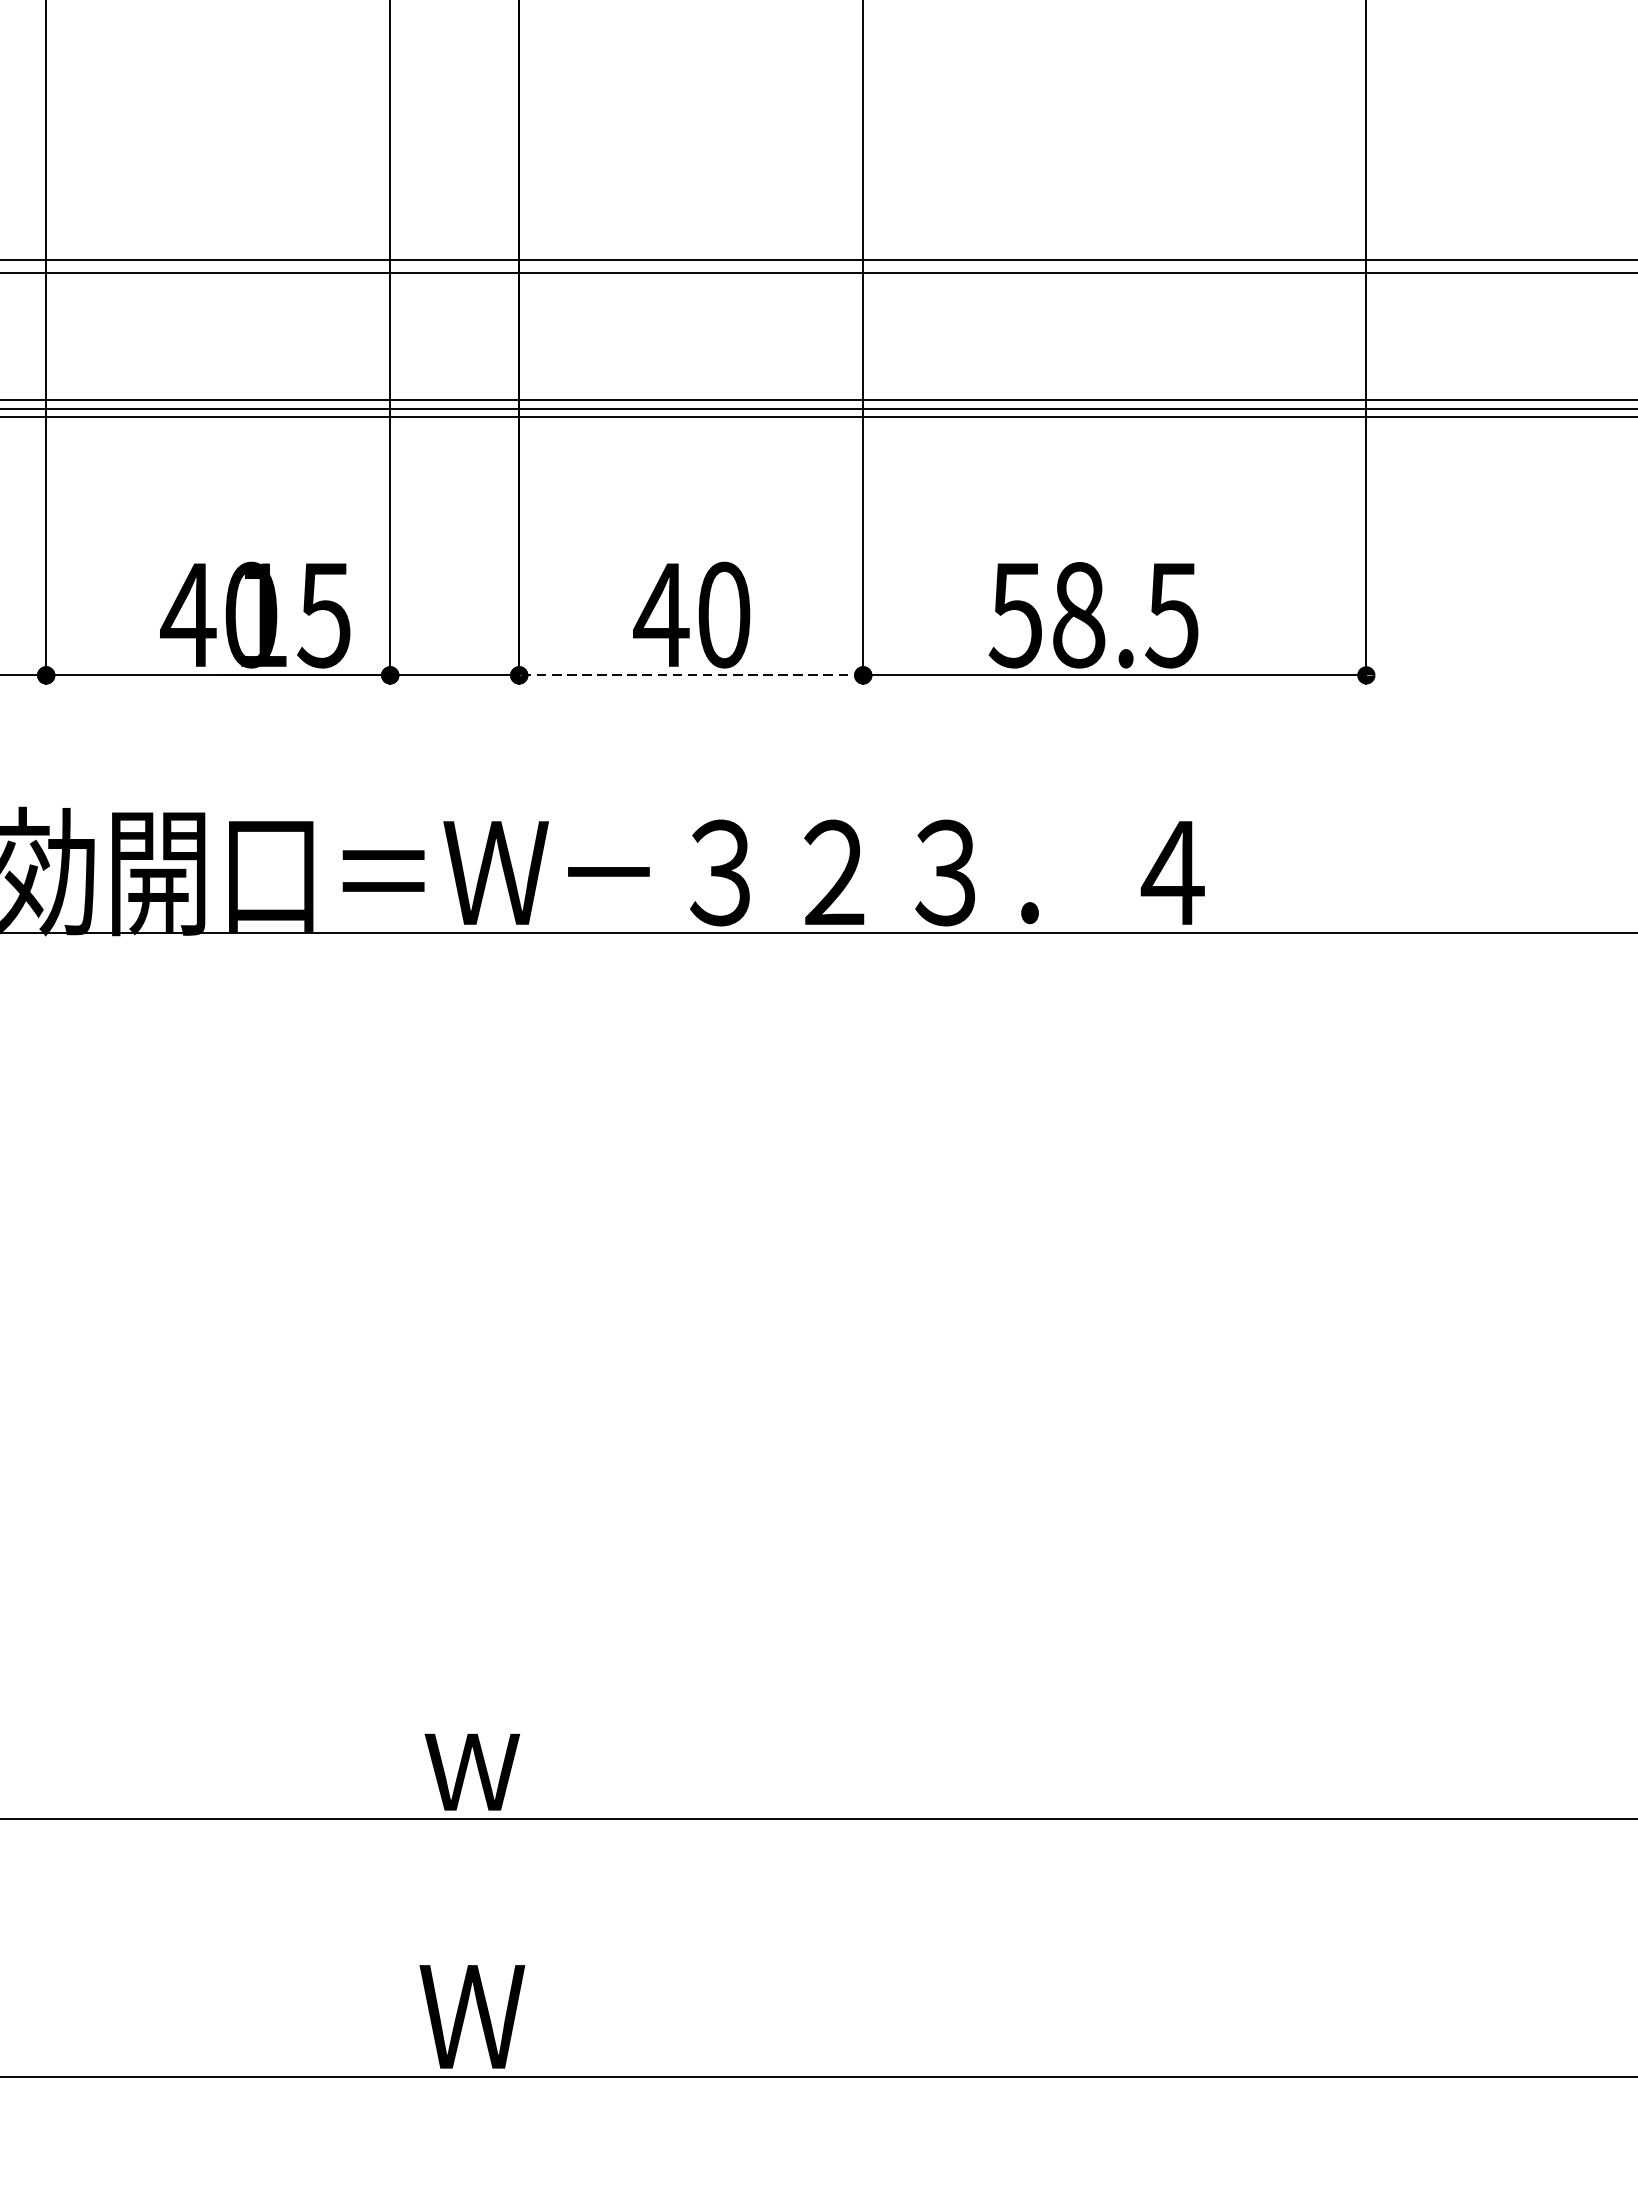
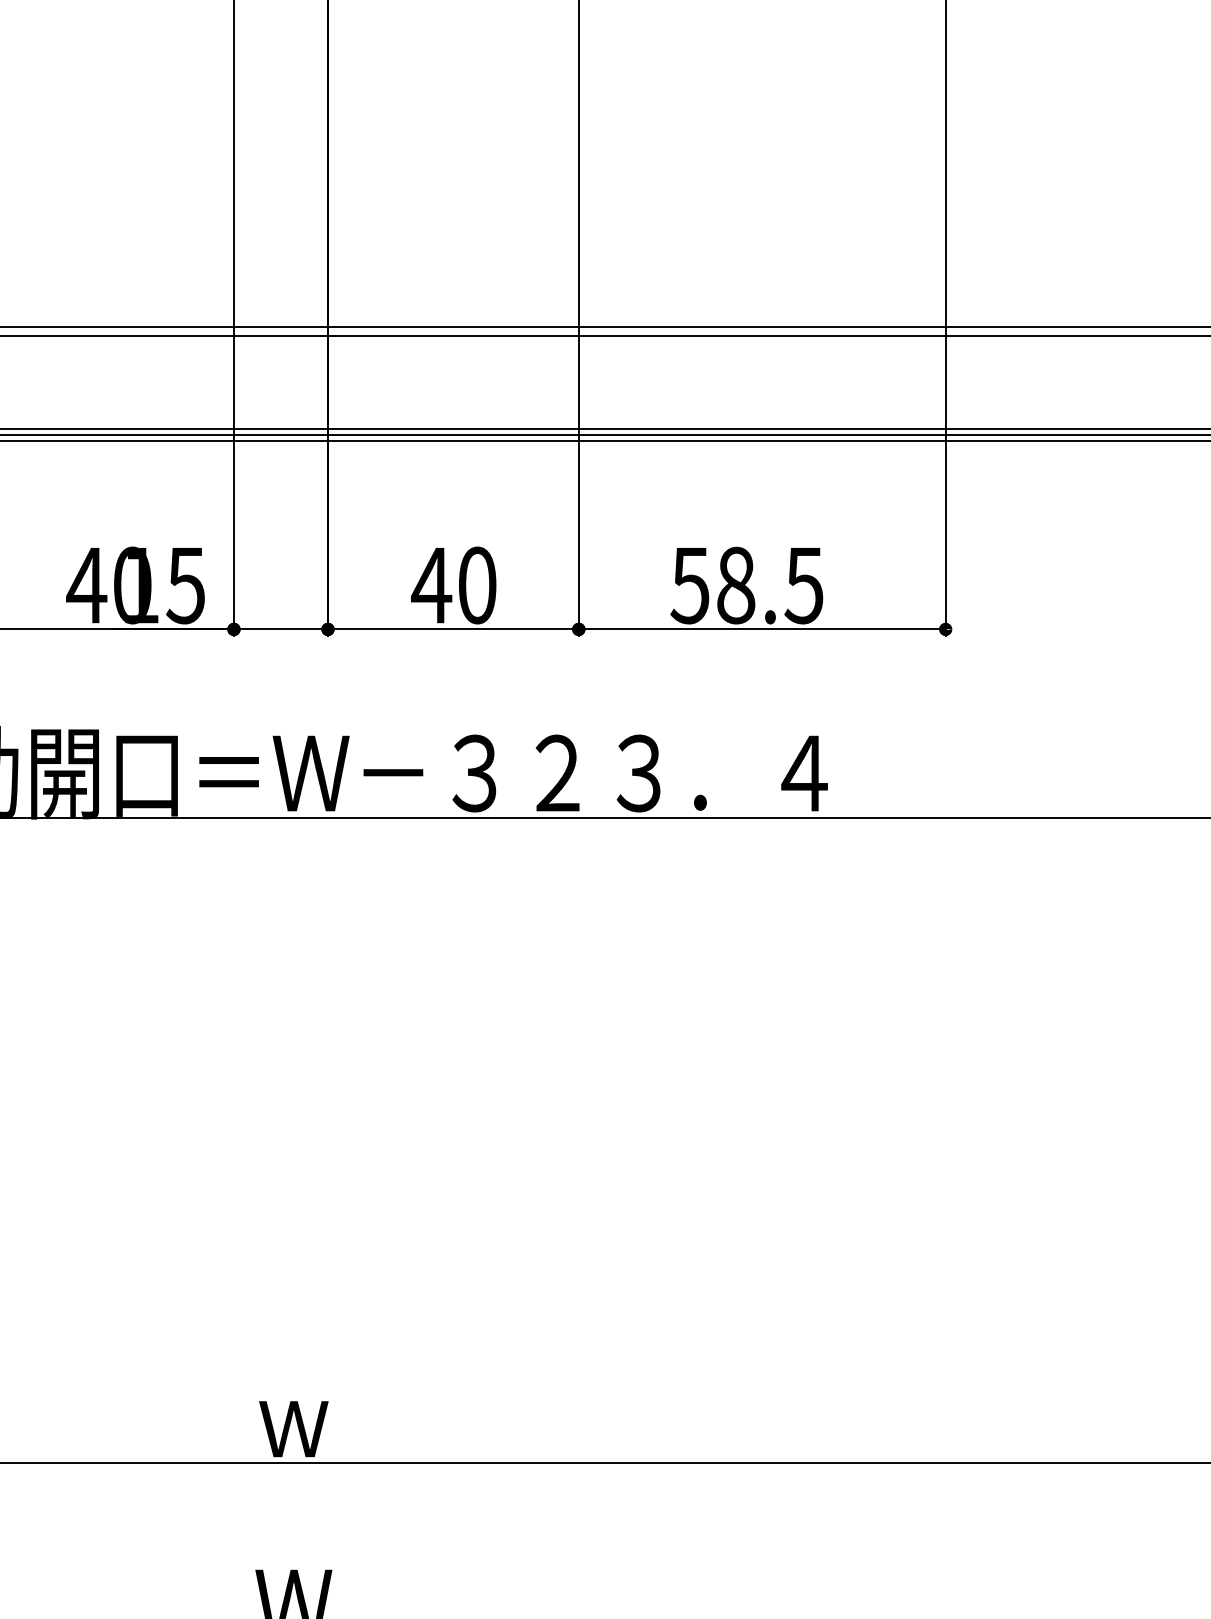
line: (689, 675) -> (452, 629), dashed -> solid

